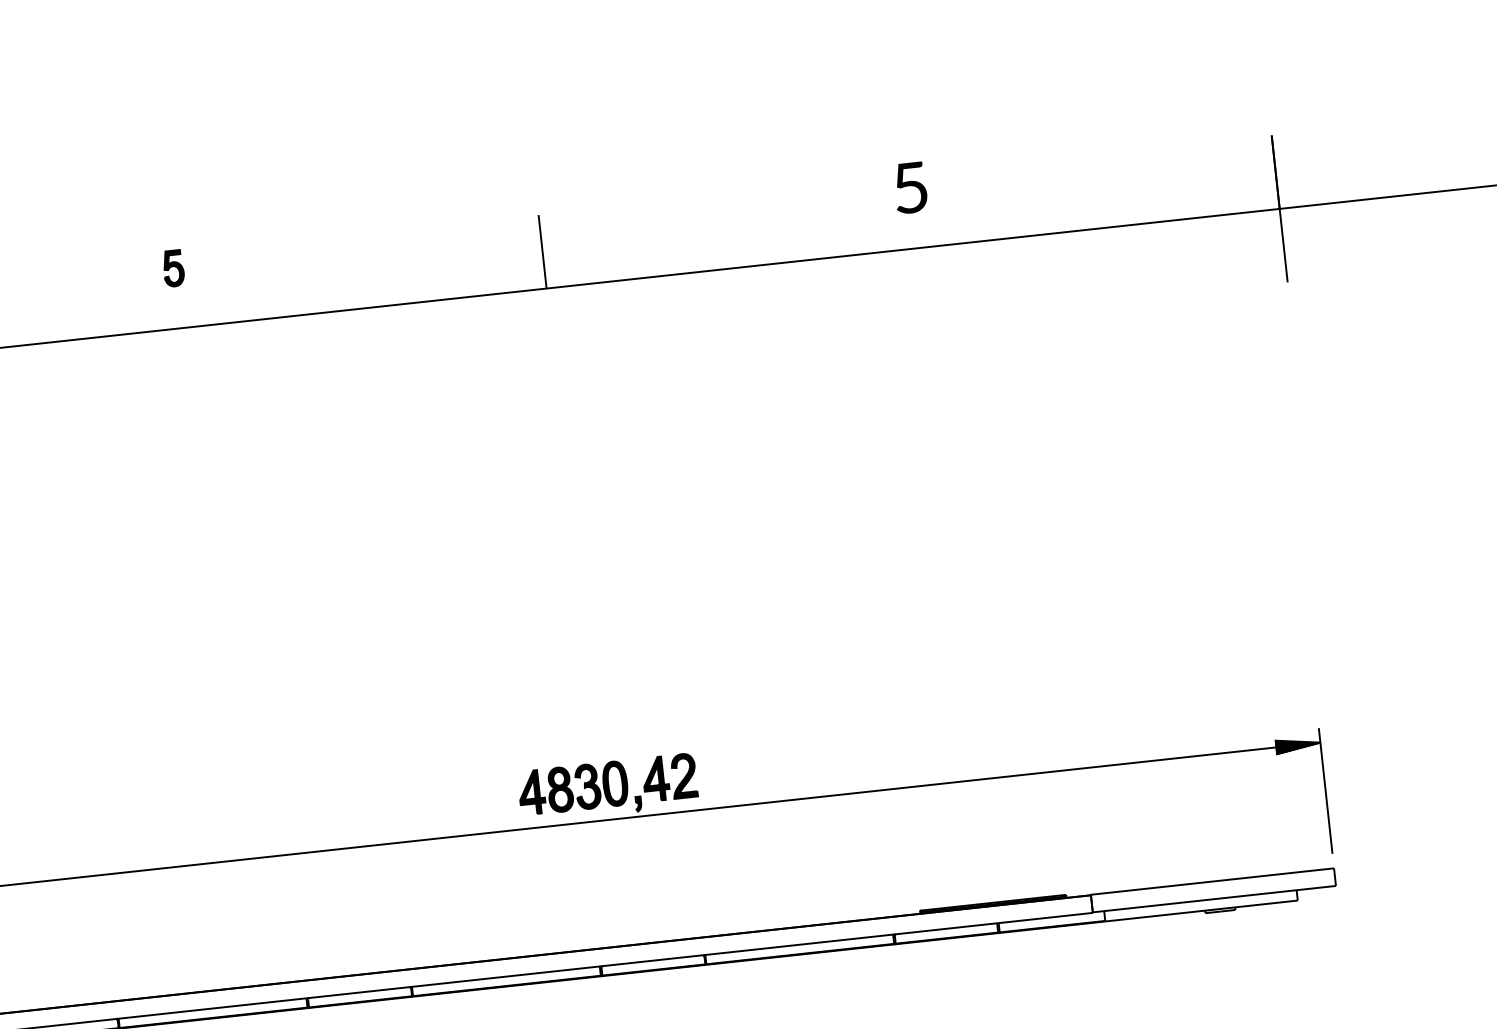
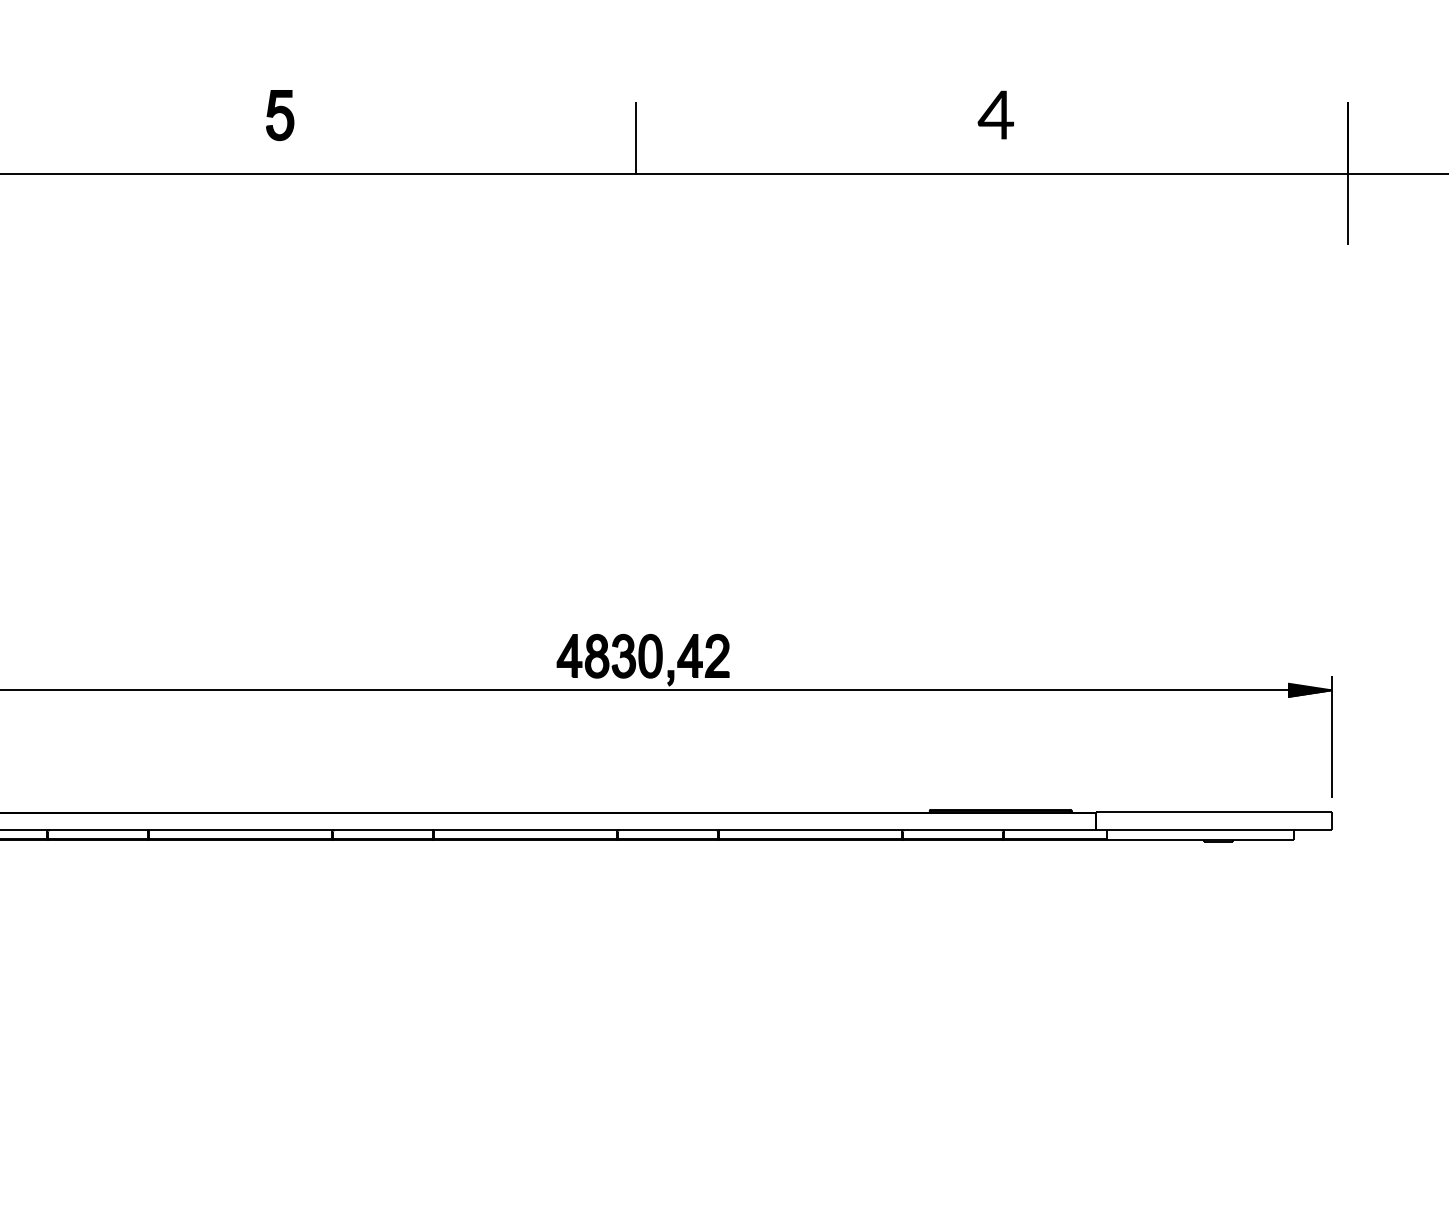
text: (909, 187) -> (995, 114), 5 -> 4
part: (173, 268) -> (280, 115), size x1.43

